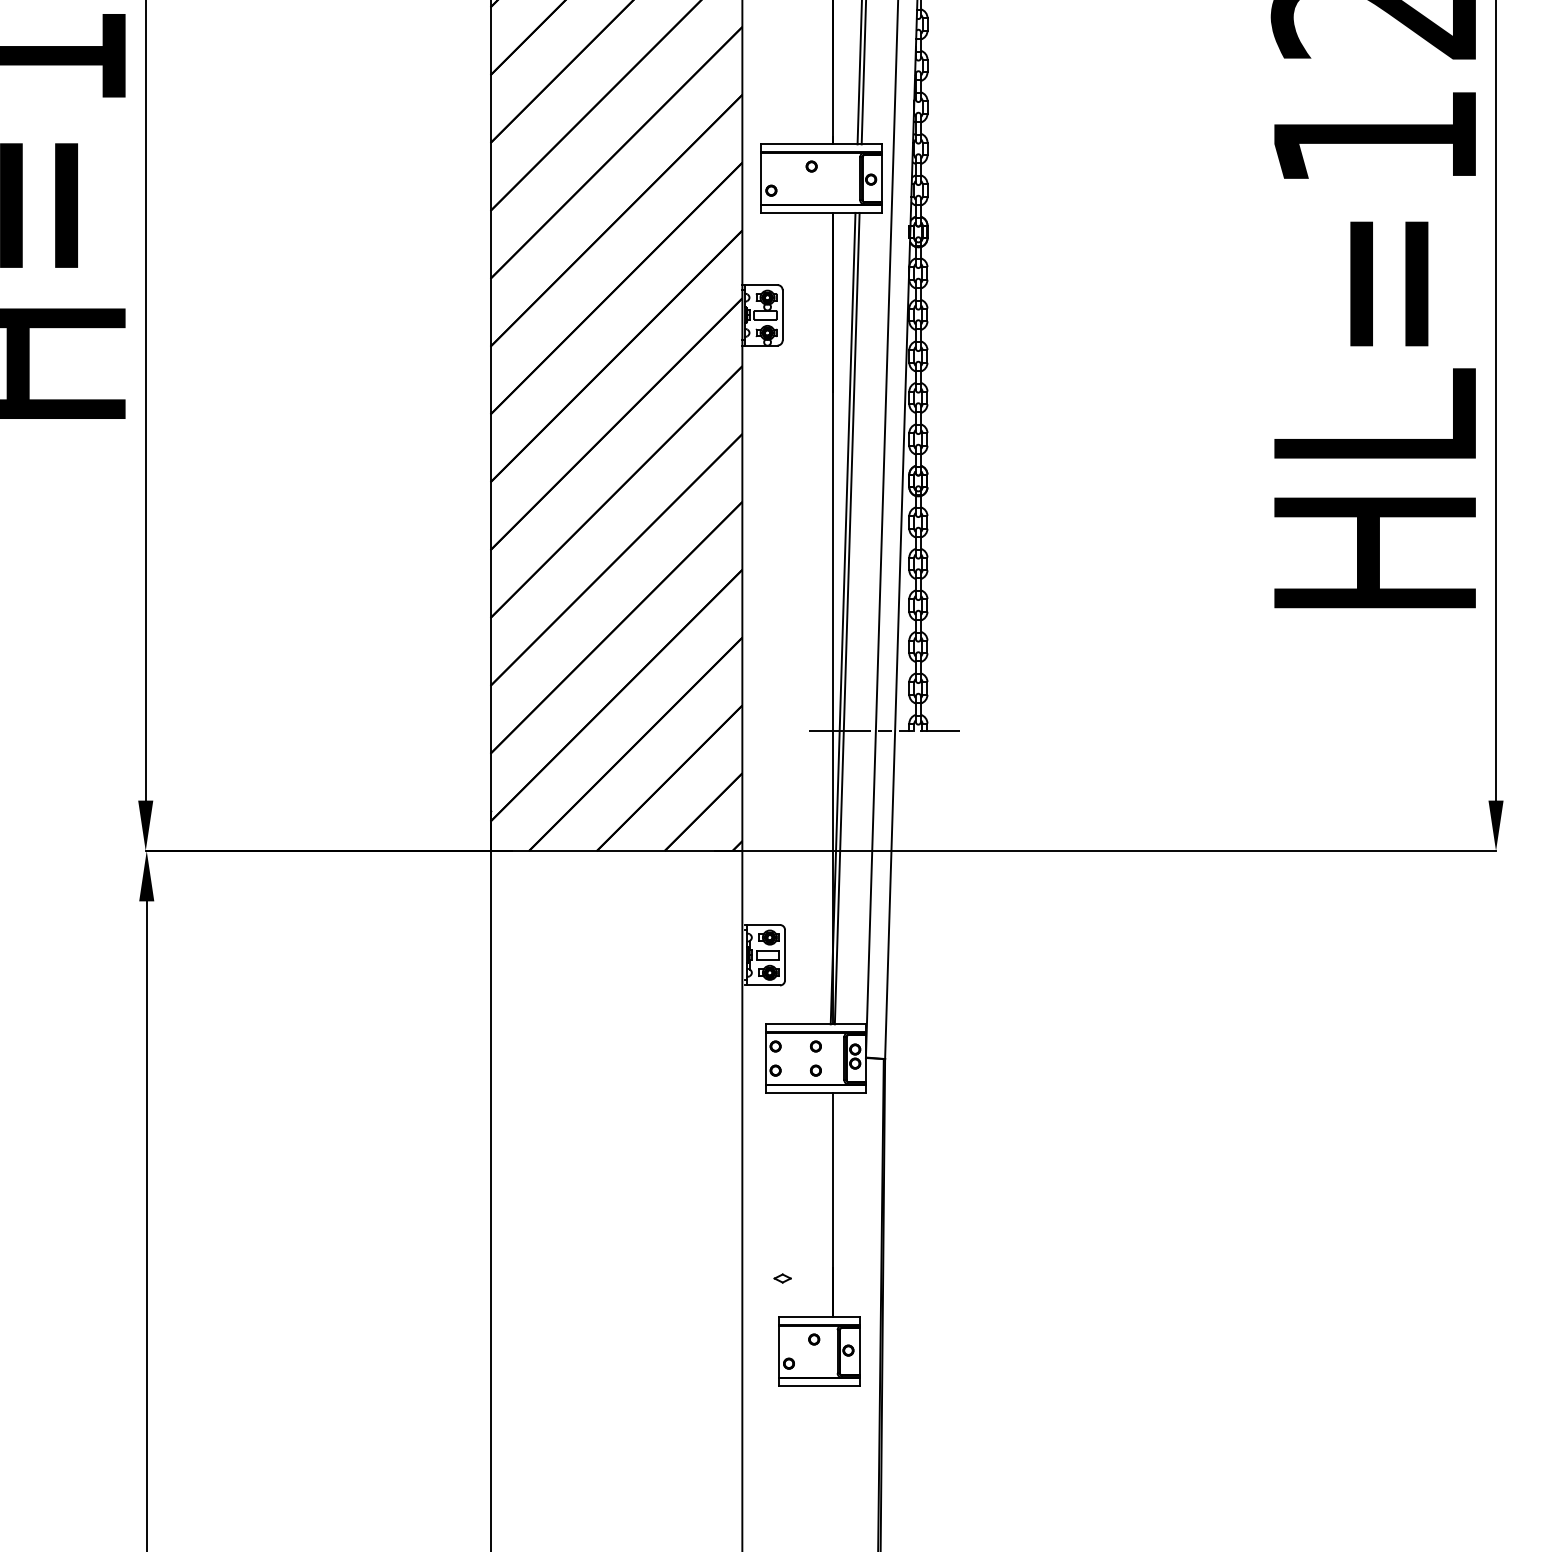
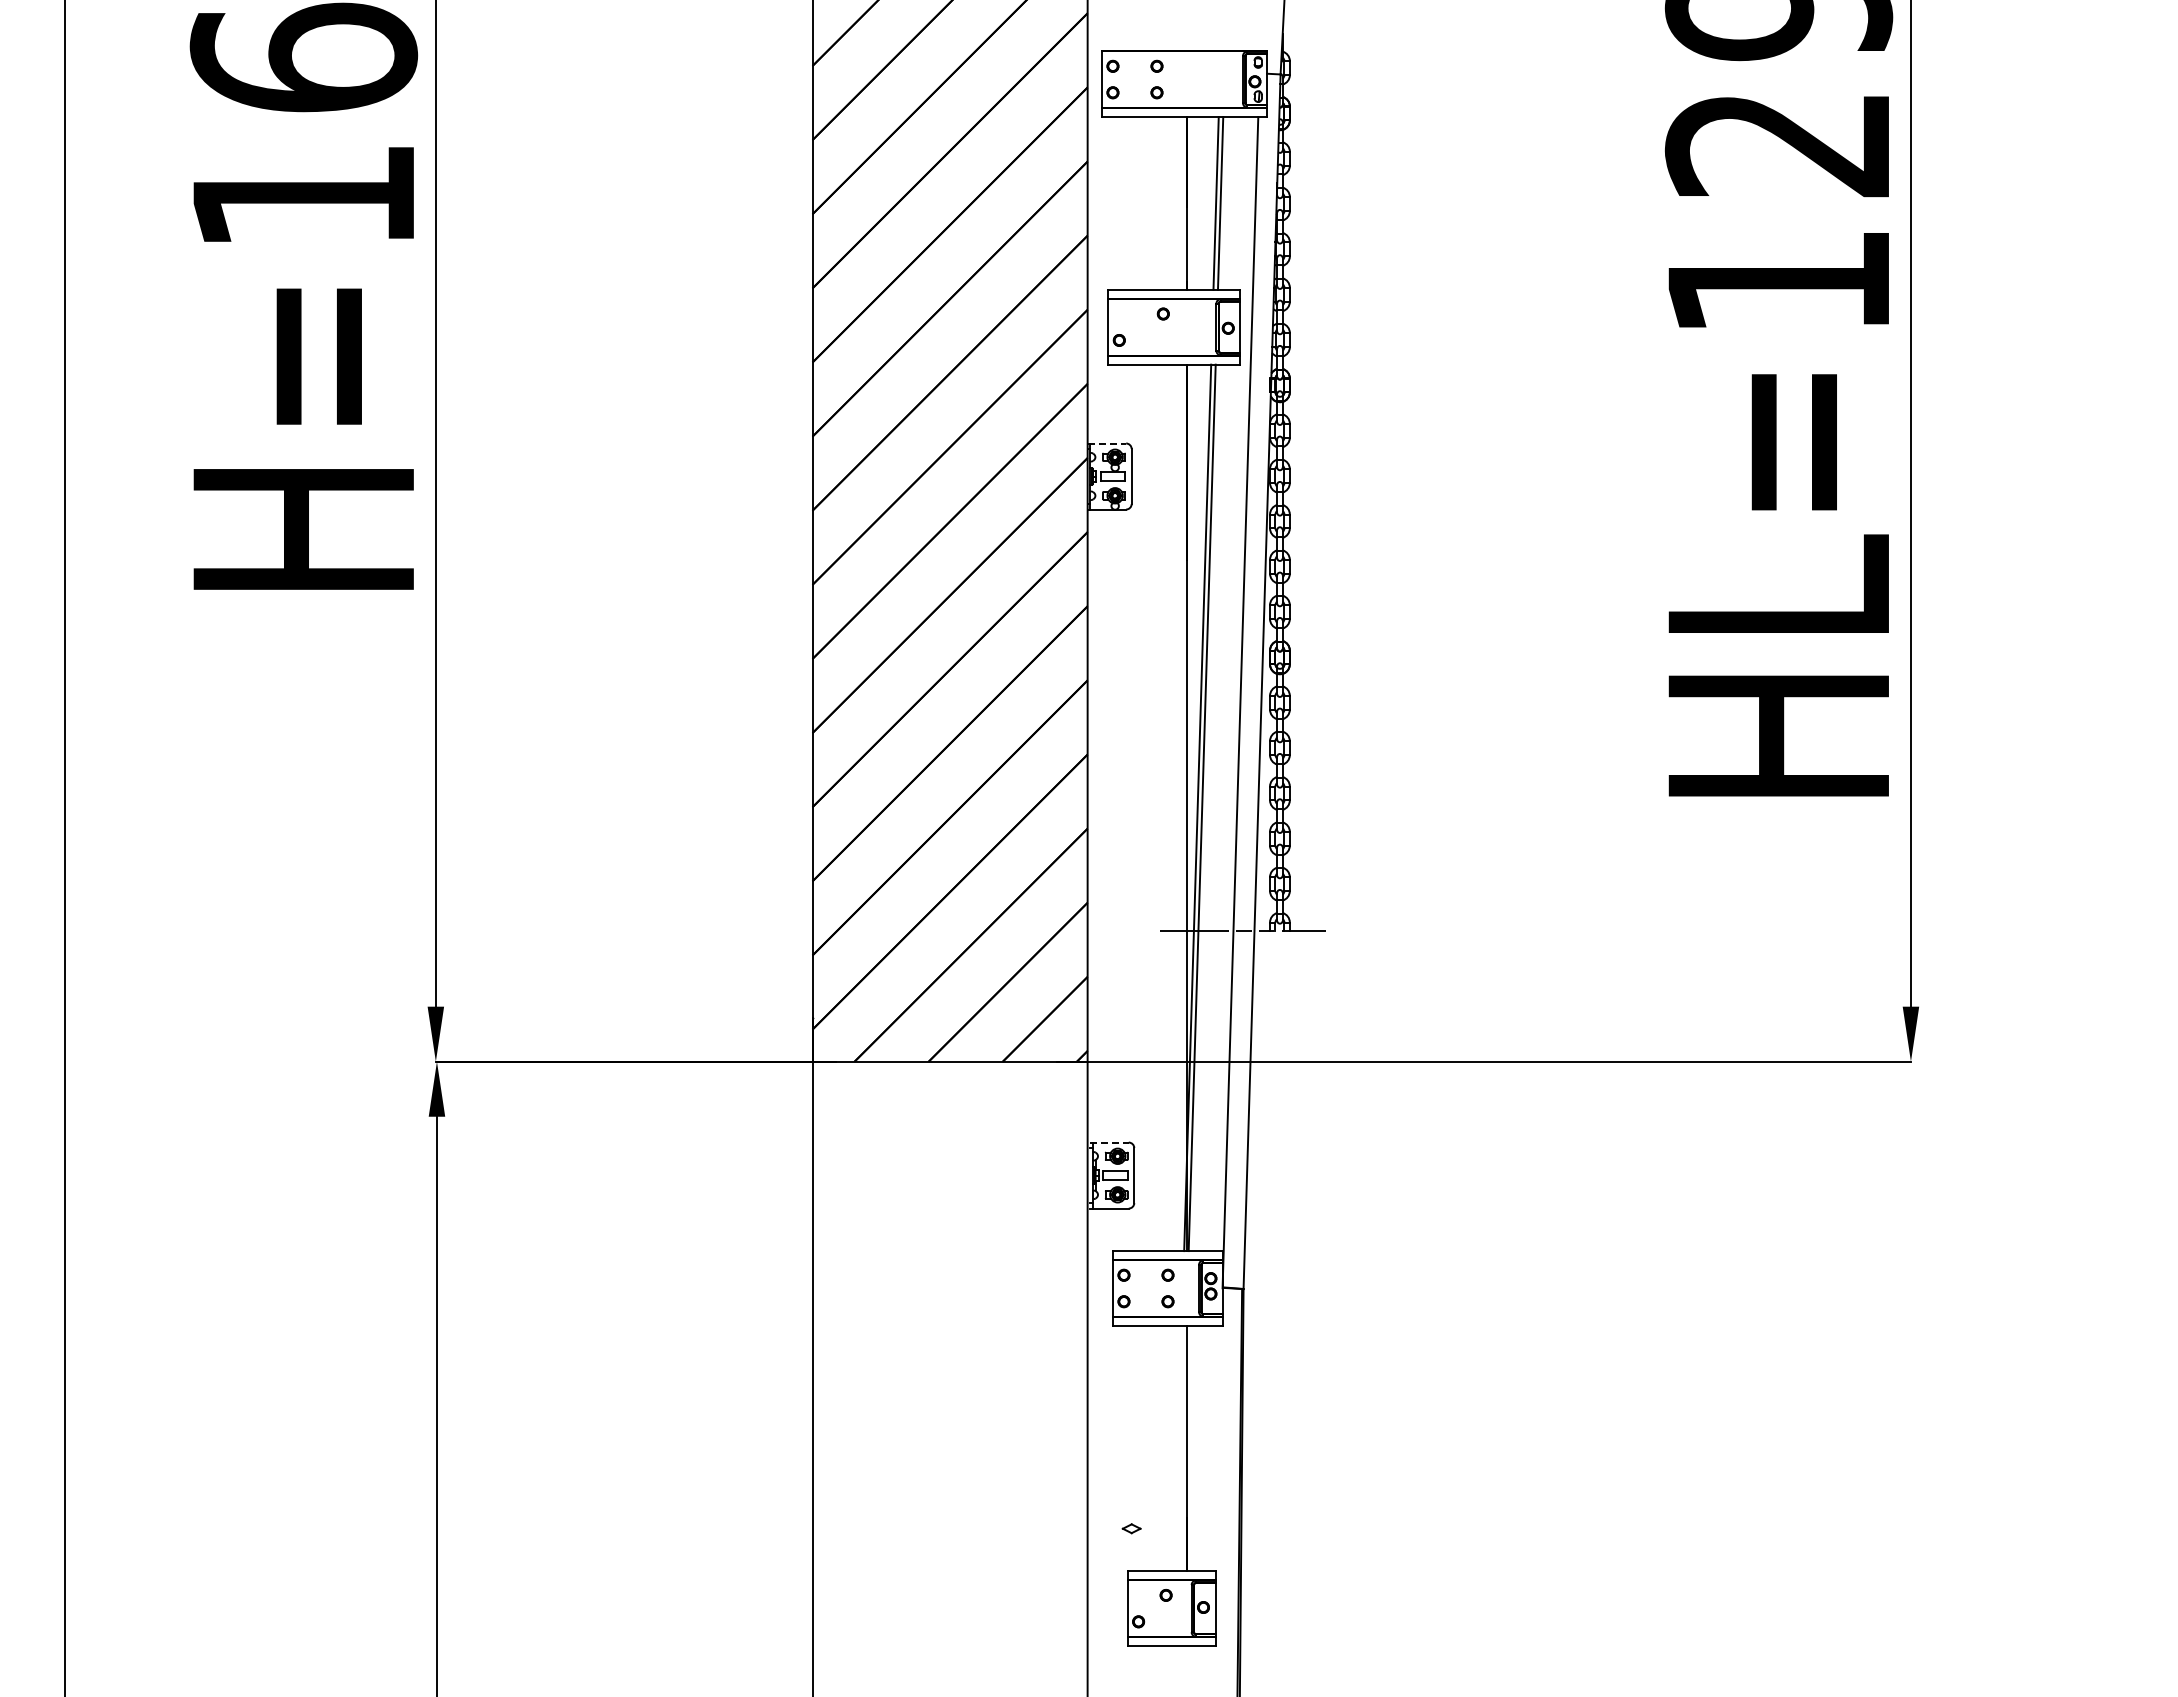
line: (760, 285) -> (1107, 443), solid -> dashed
line: (763, 924) -> (1110, 1142), solid -> dashed

